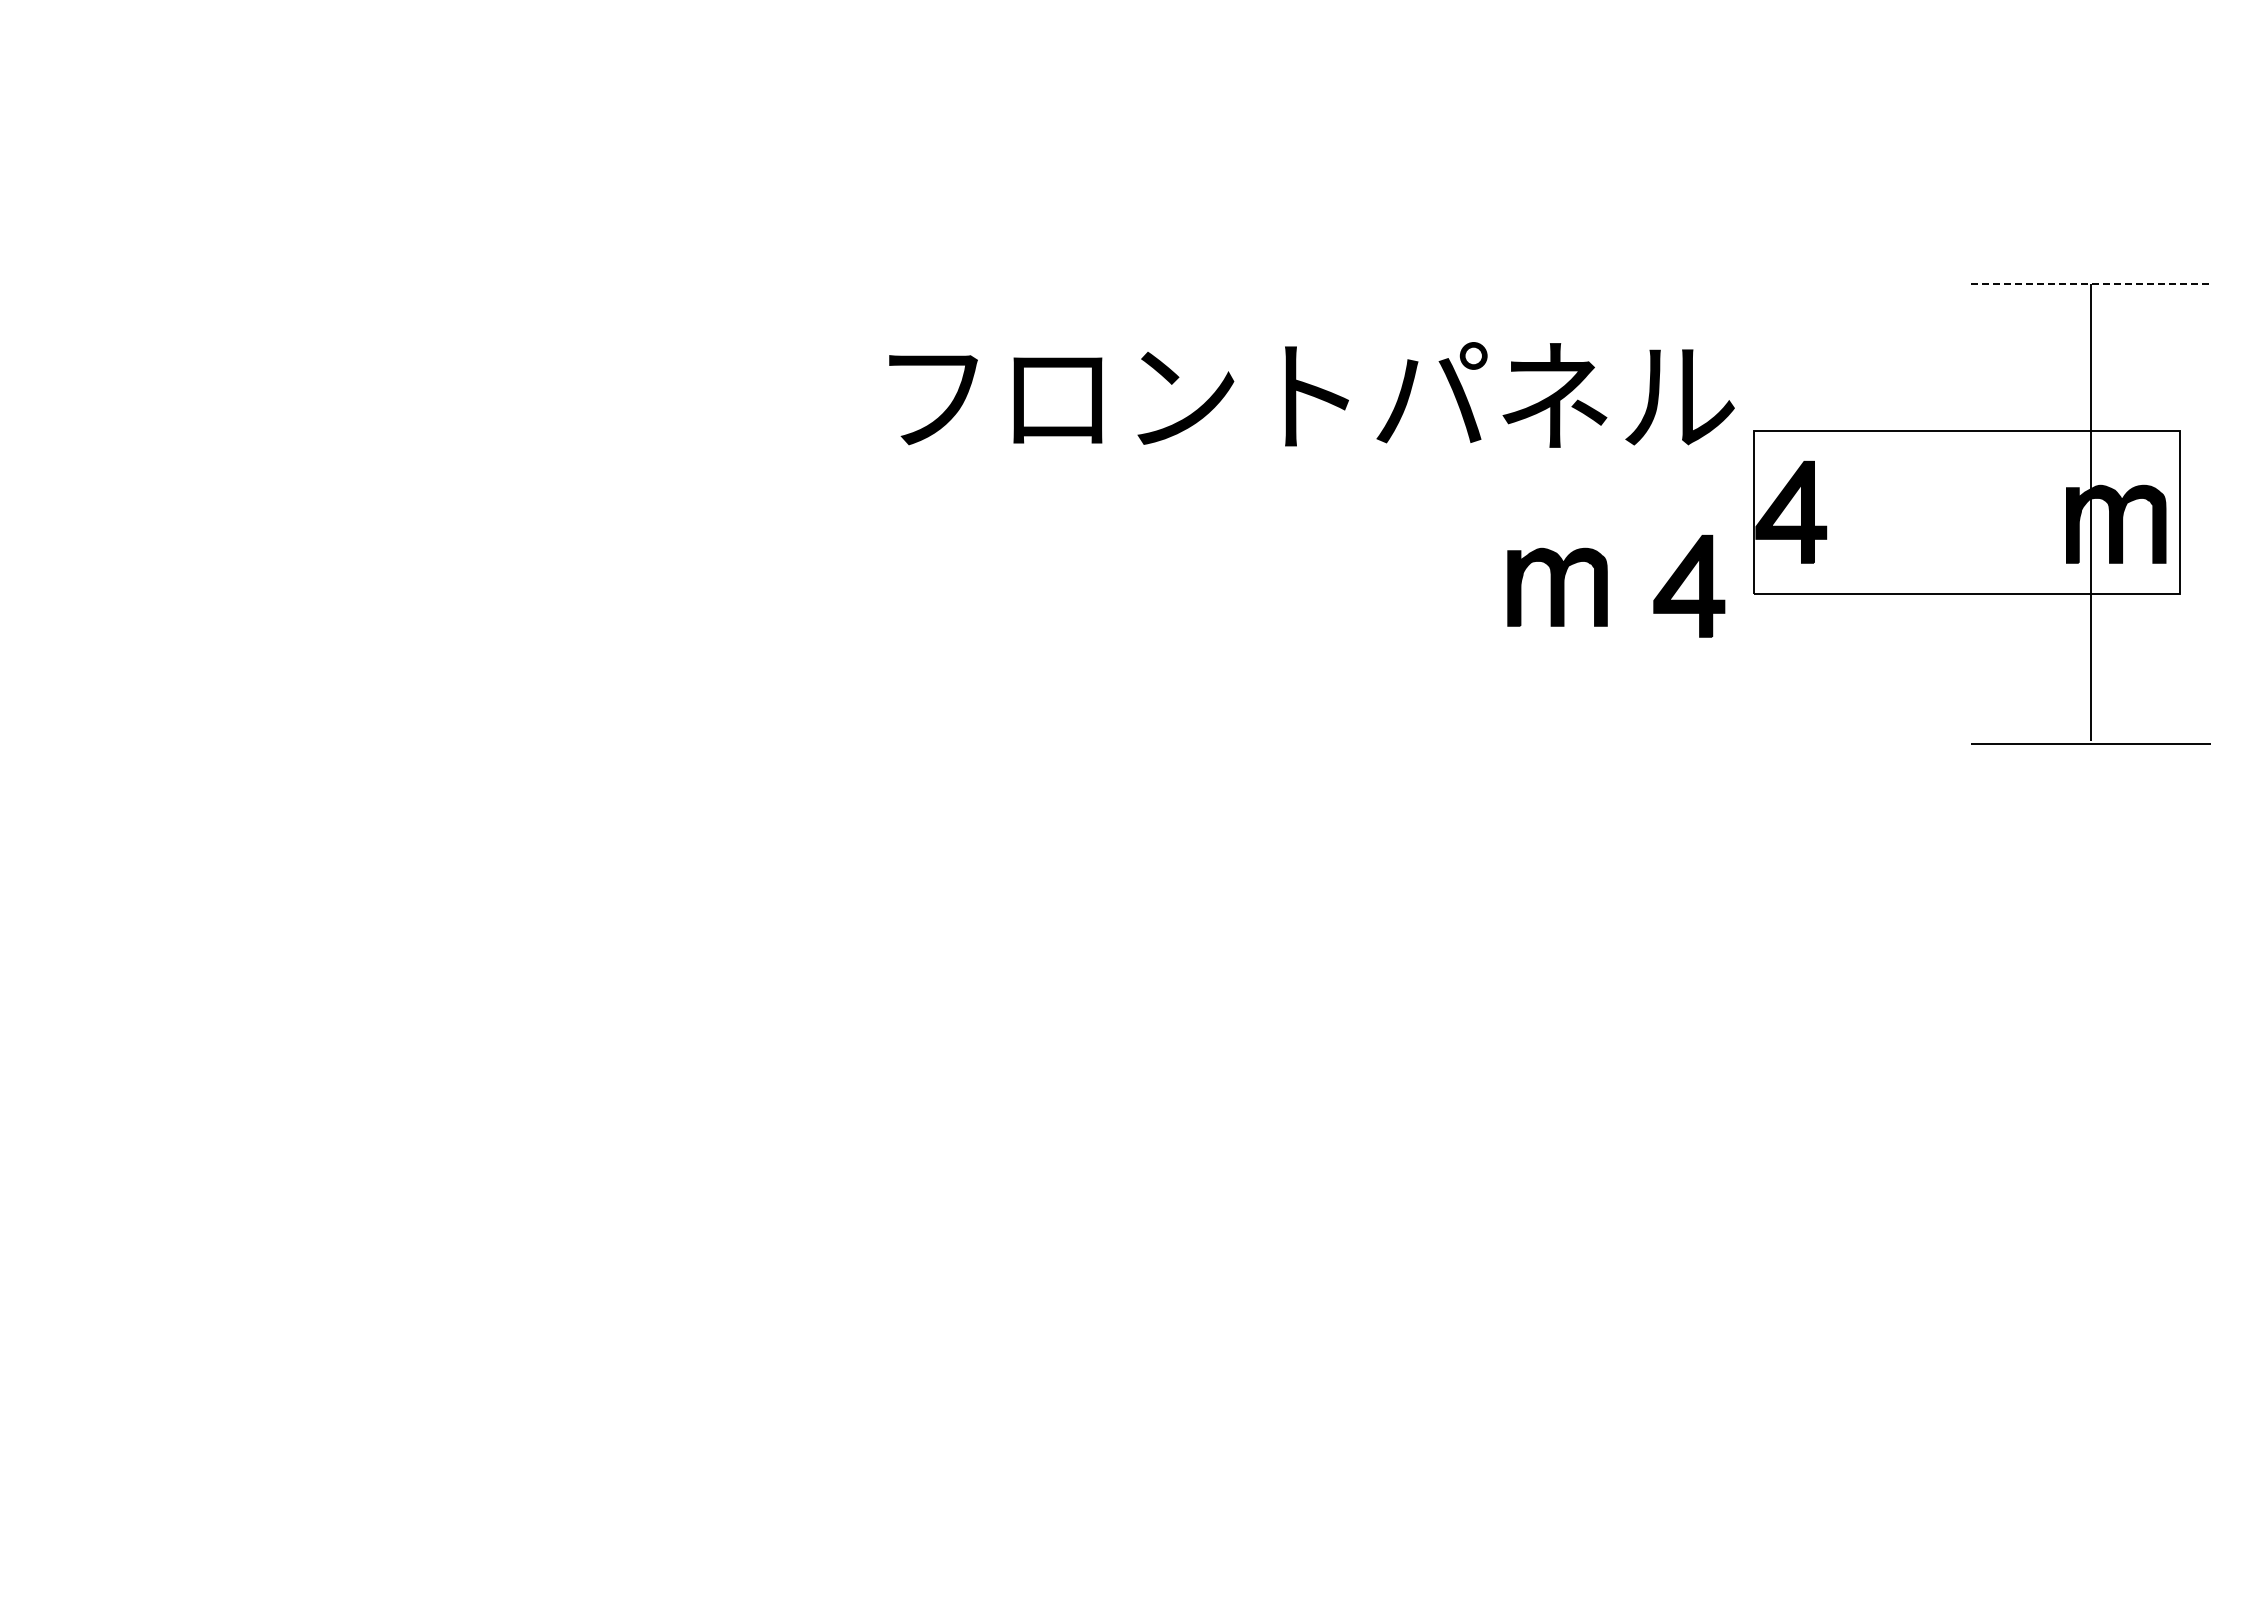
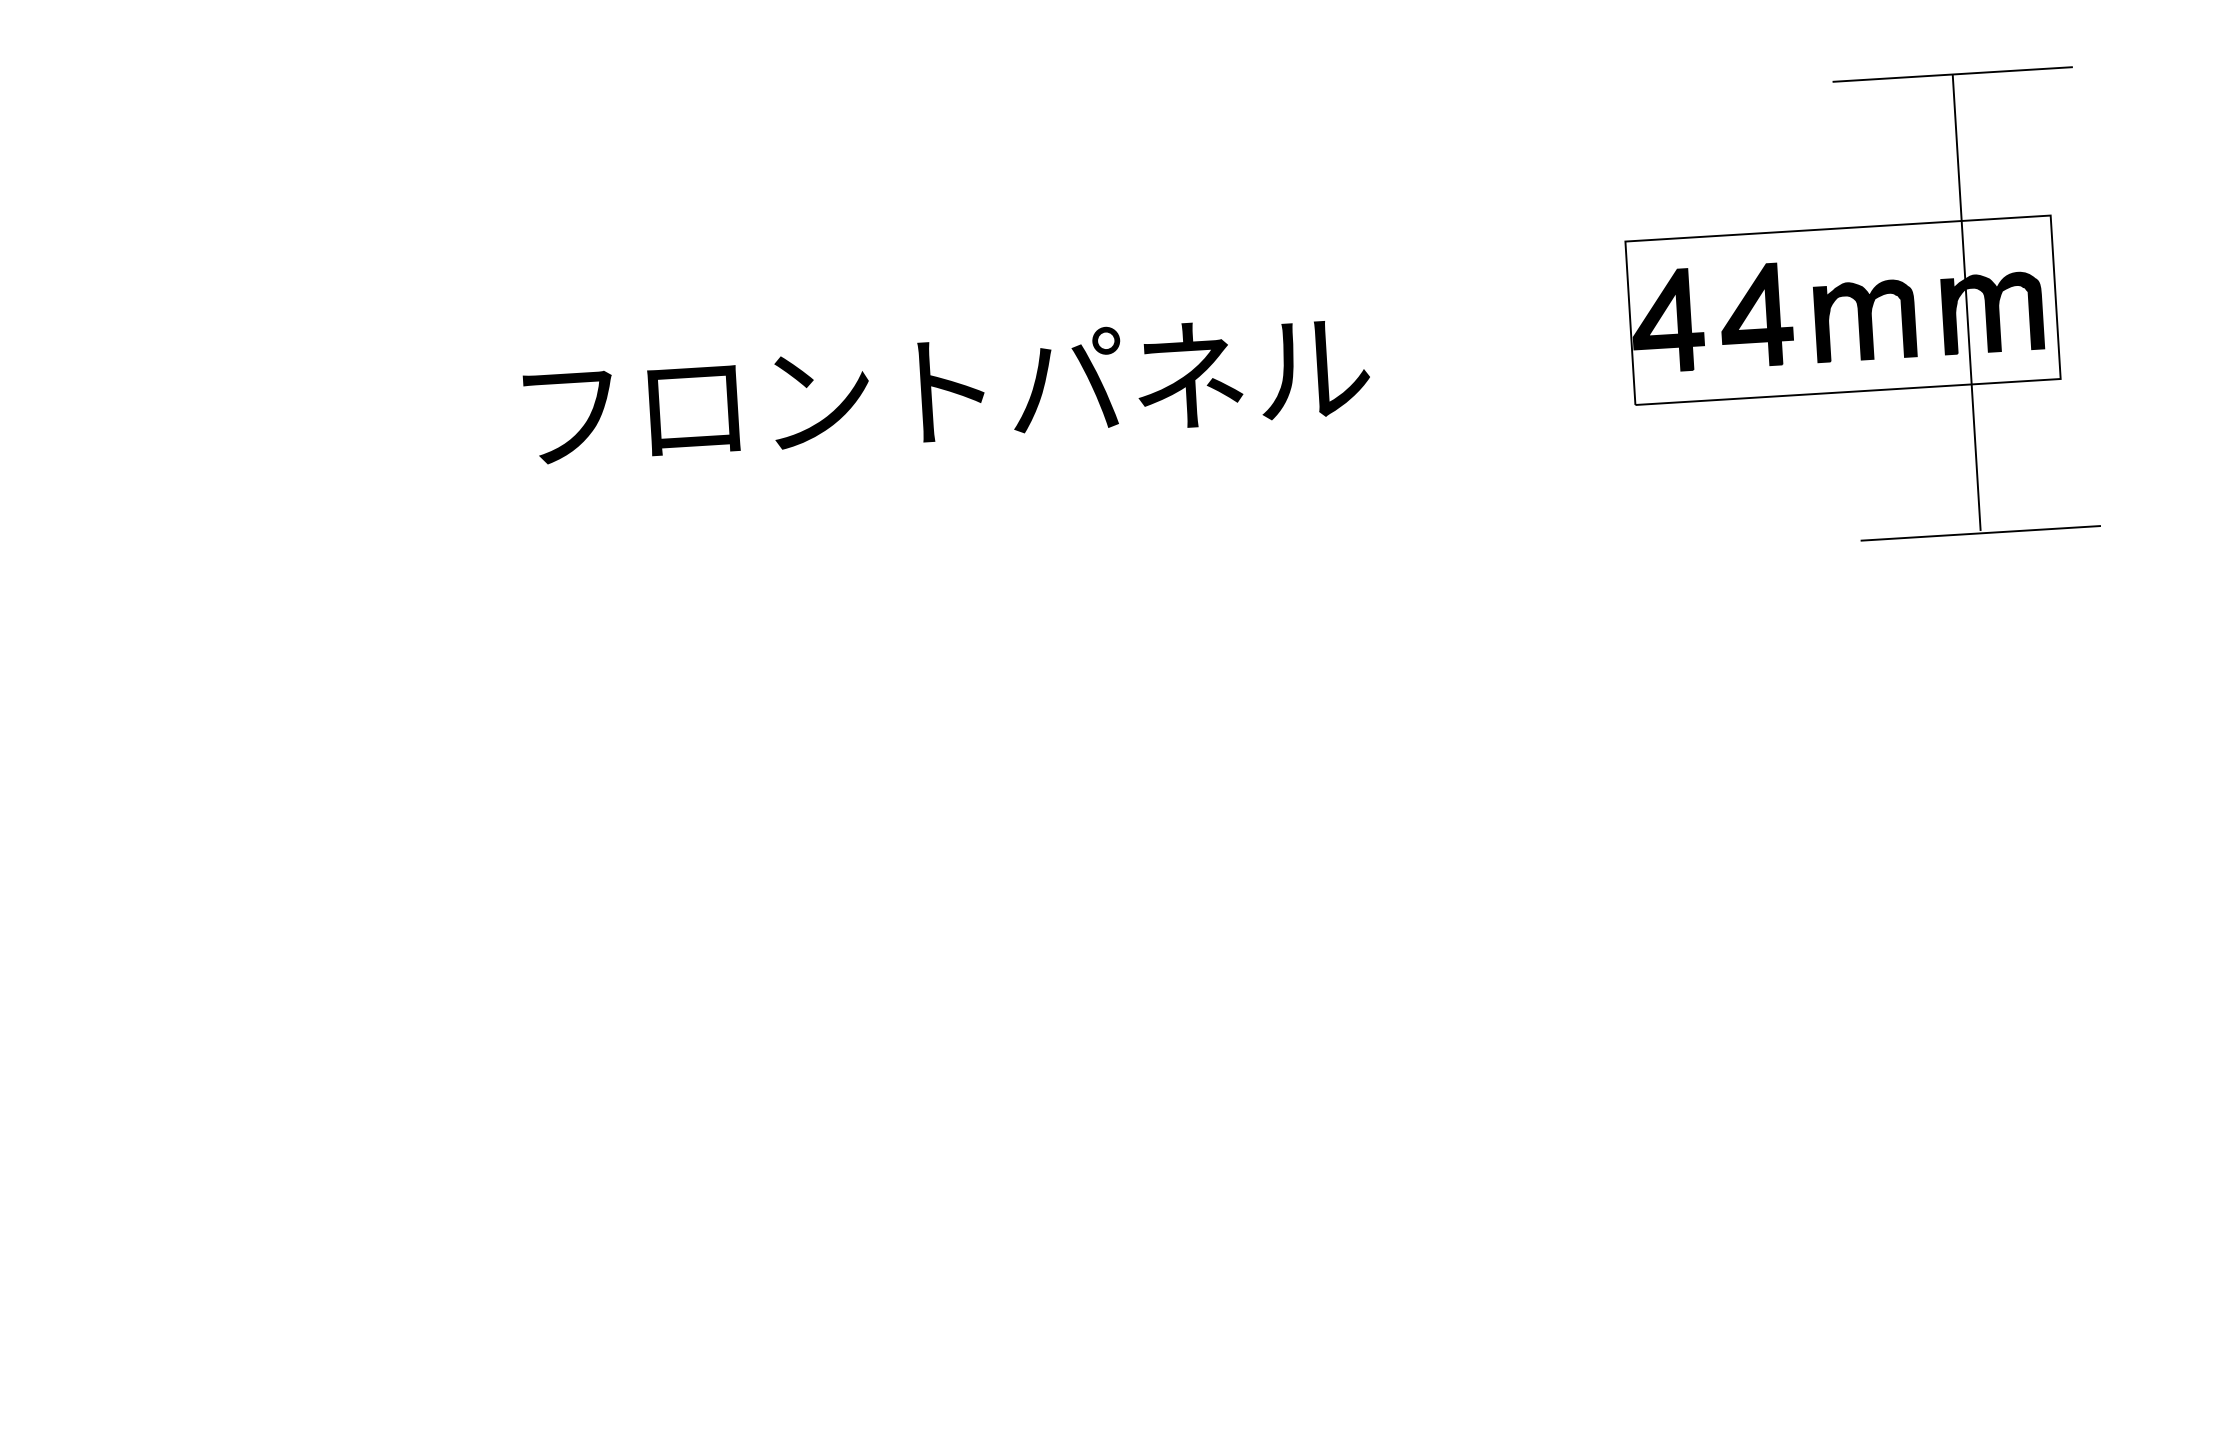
line: (2091, 283) -> (1953, 74), dashed -> solid
text: (1311, 394) -> (946, 389), moved
part: (1557, 586) -> (1865, 319), moved
part: (1689, 586) -> (1756, 315), moved

